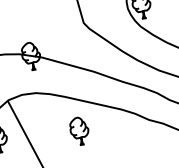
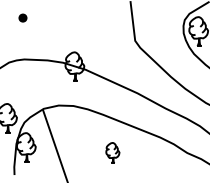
part: (79, 130) -> (112, 152), size x0.7

